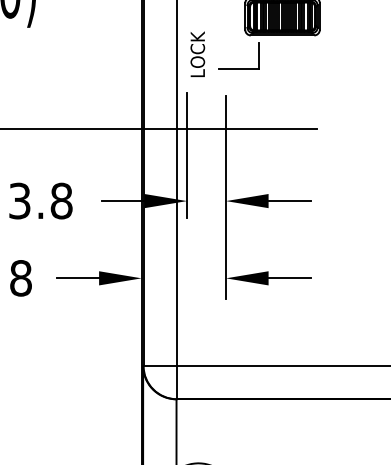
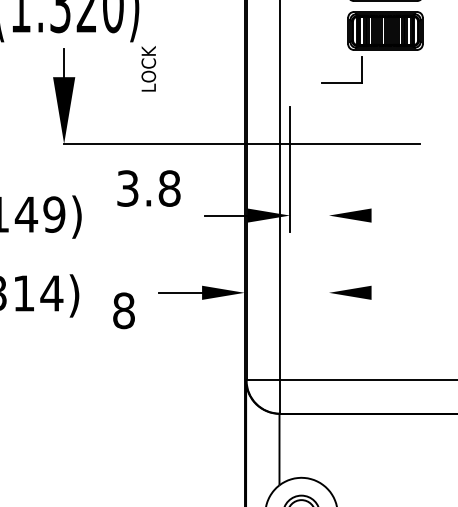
text: (197, 54) -> (148, 68), moved
line: (225, 197) -> (328, 211), removed
text: (40, 201) -> (148, 188), moved
line: (289, 201) -> (392, 215), removed
text: (20, 278) -> (123, 310), moved
line: (289, 278) -> (392, 292), removed

